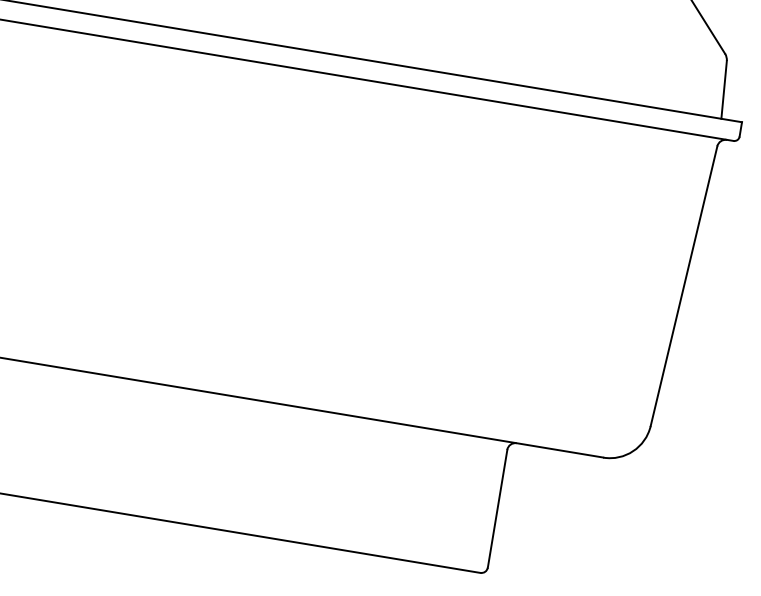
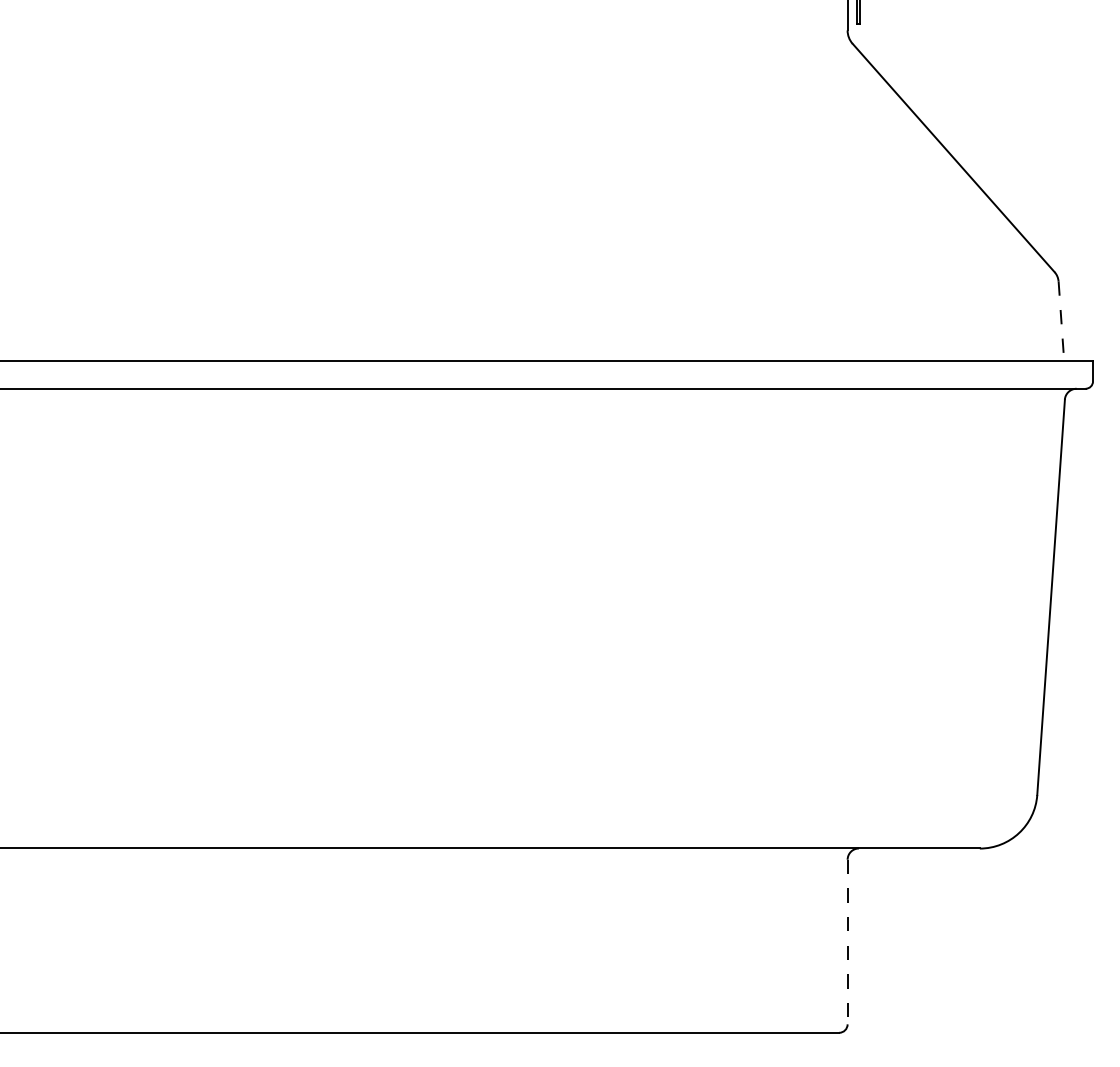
line: (724, 89) -> (1061, 321), solid -> dashed
line: (497, 509) -> (847, 942), solid -> dashed

